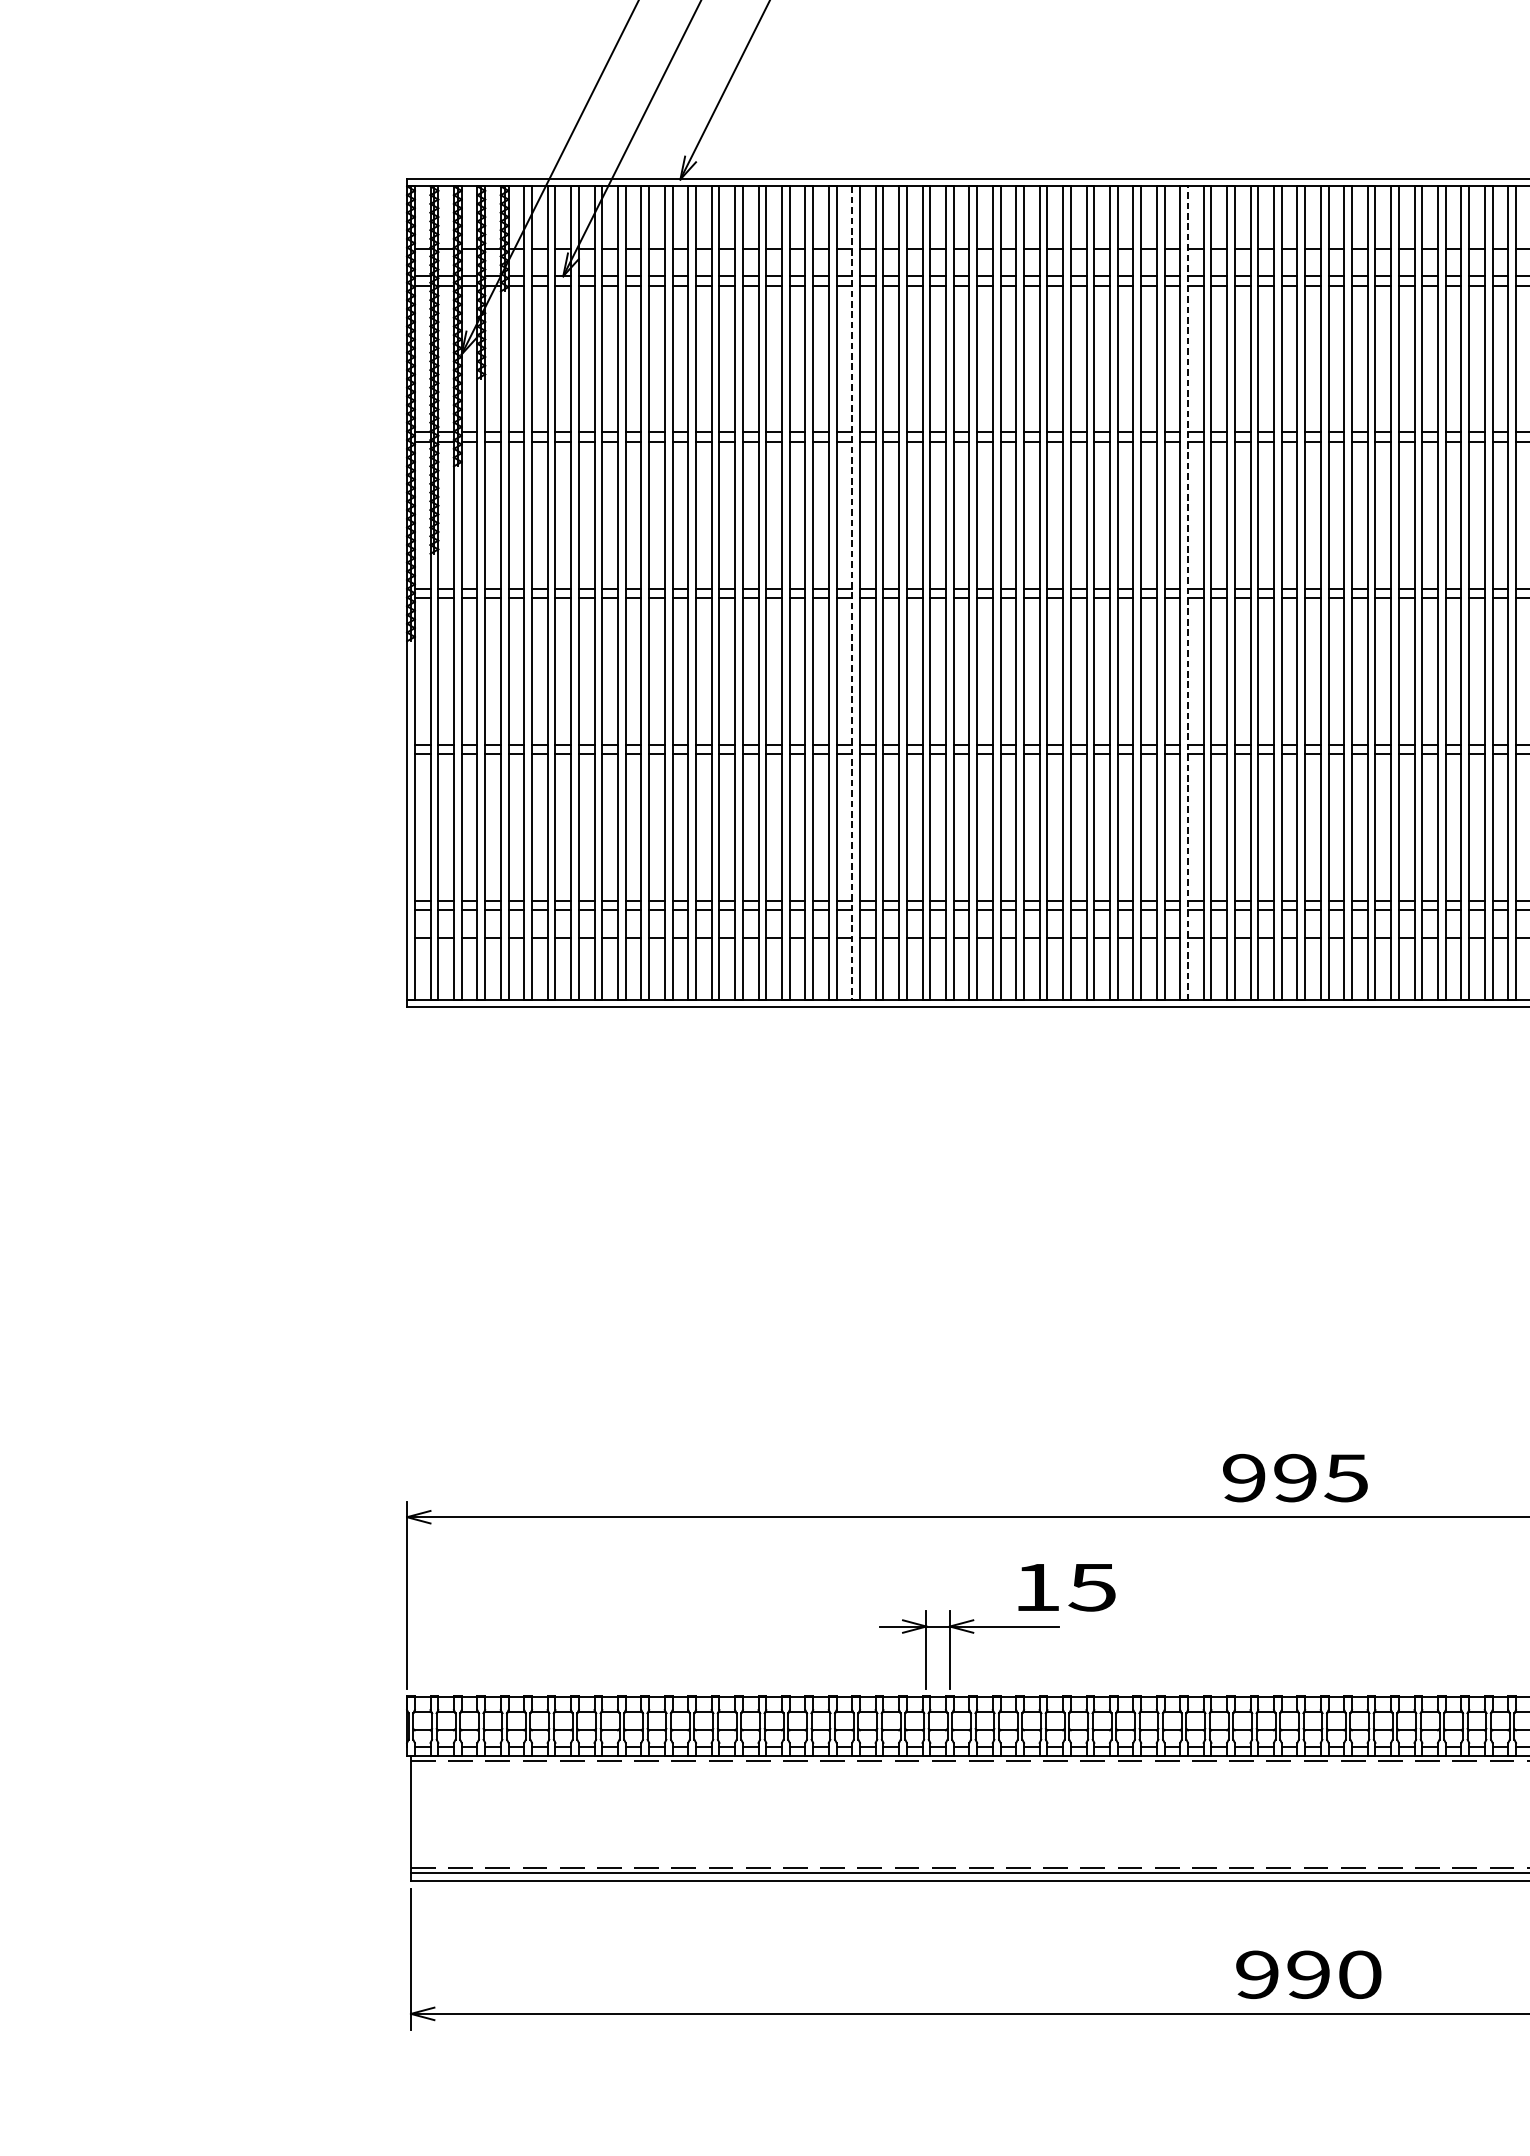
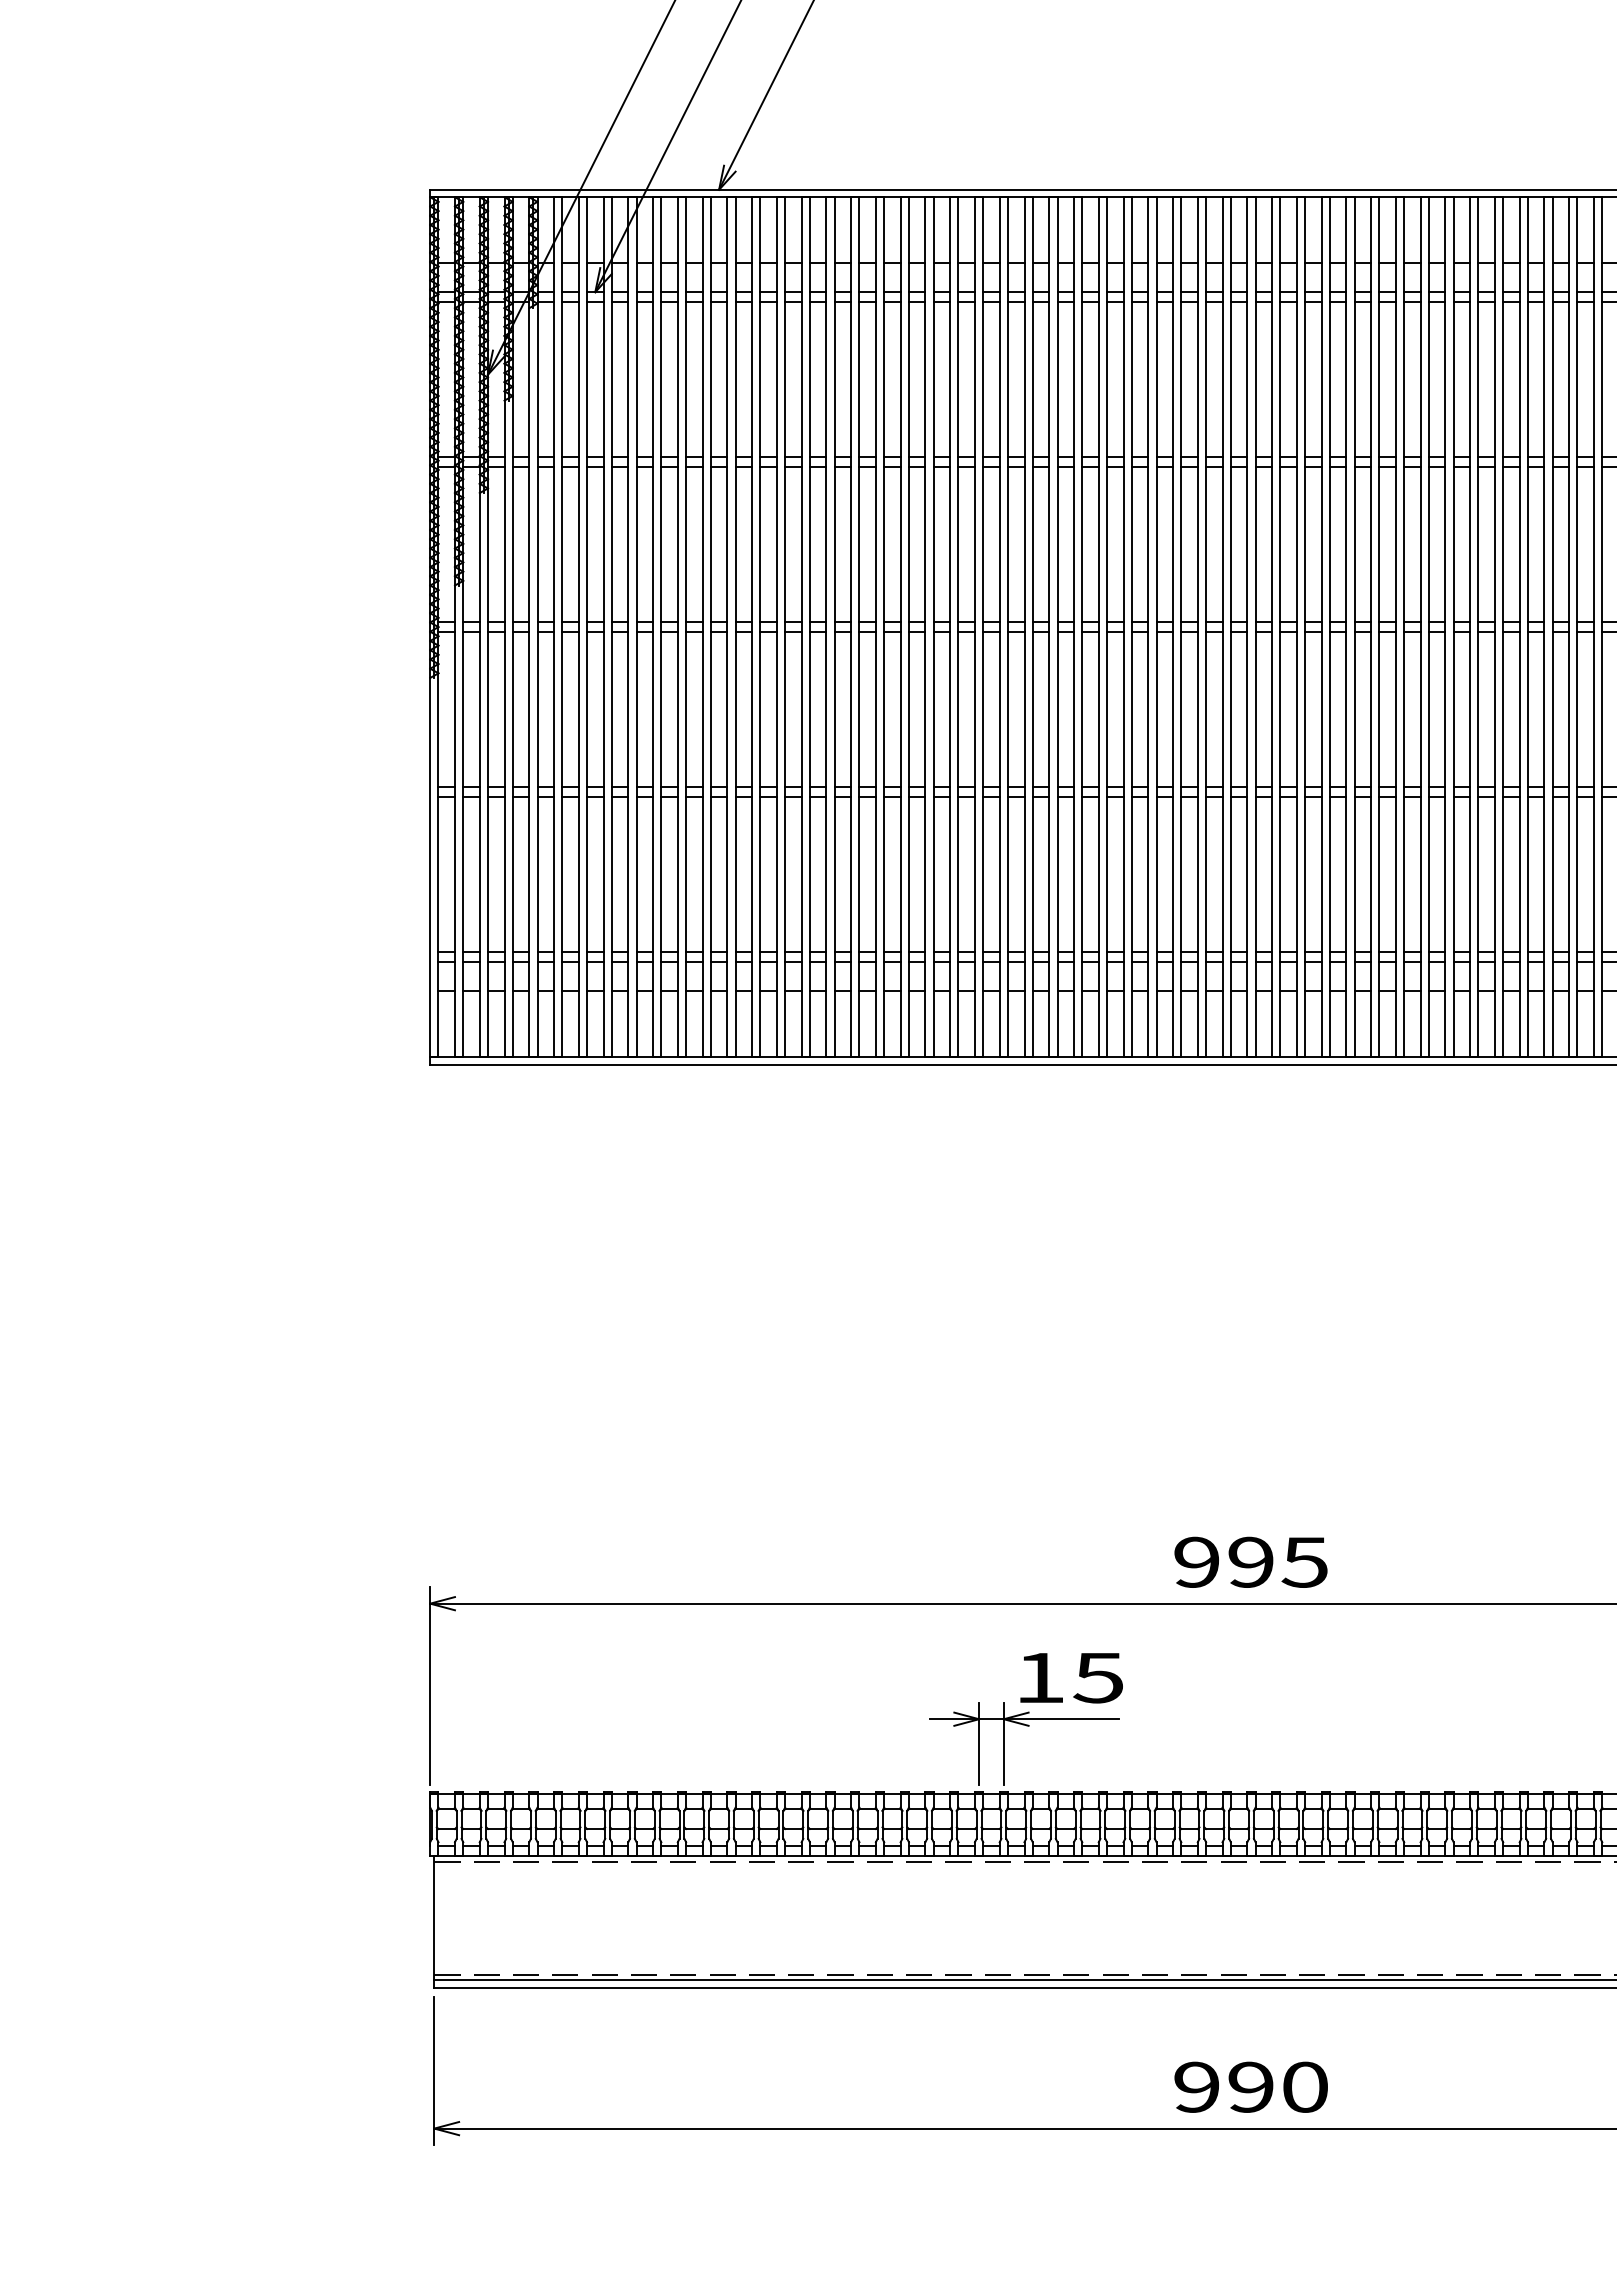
line: (1187, 592) -> (1255, 626), dashed -> solid
line: (852, 593) -> (900, 627), dashed -> solid
text: (1294, 1477) -> (1250, 1561), moved
text: (1066, 1588) -> (1071, 1678), moved
text: (1308, 1974) -> (1250, 2086), moved

